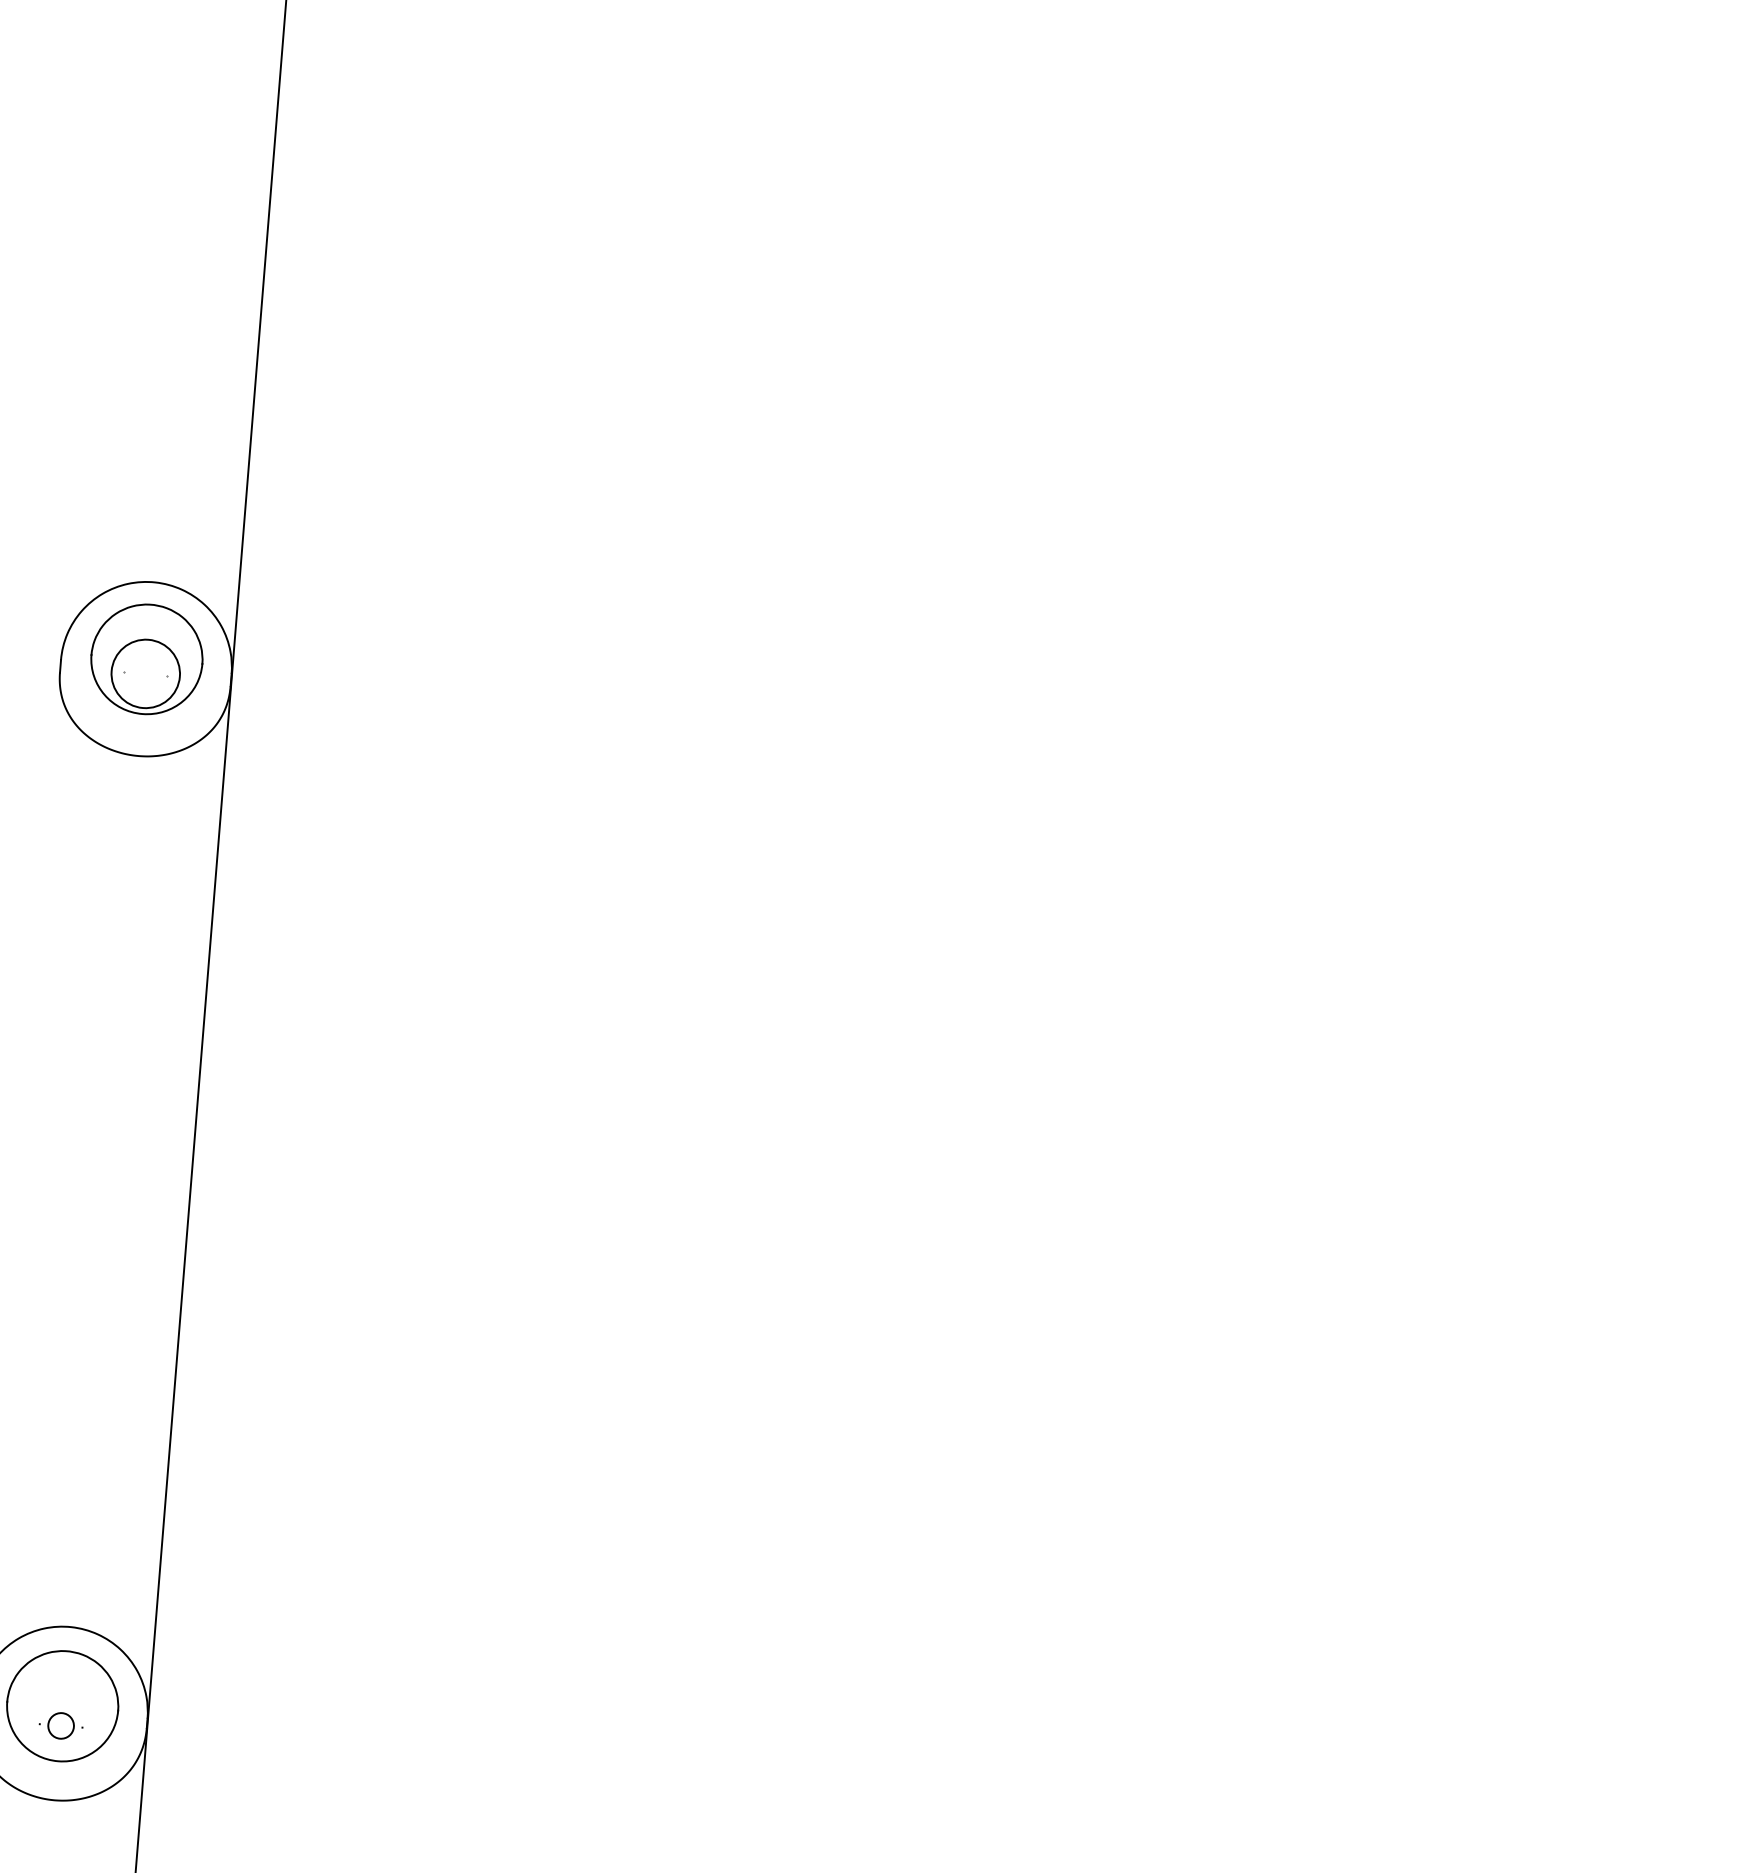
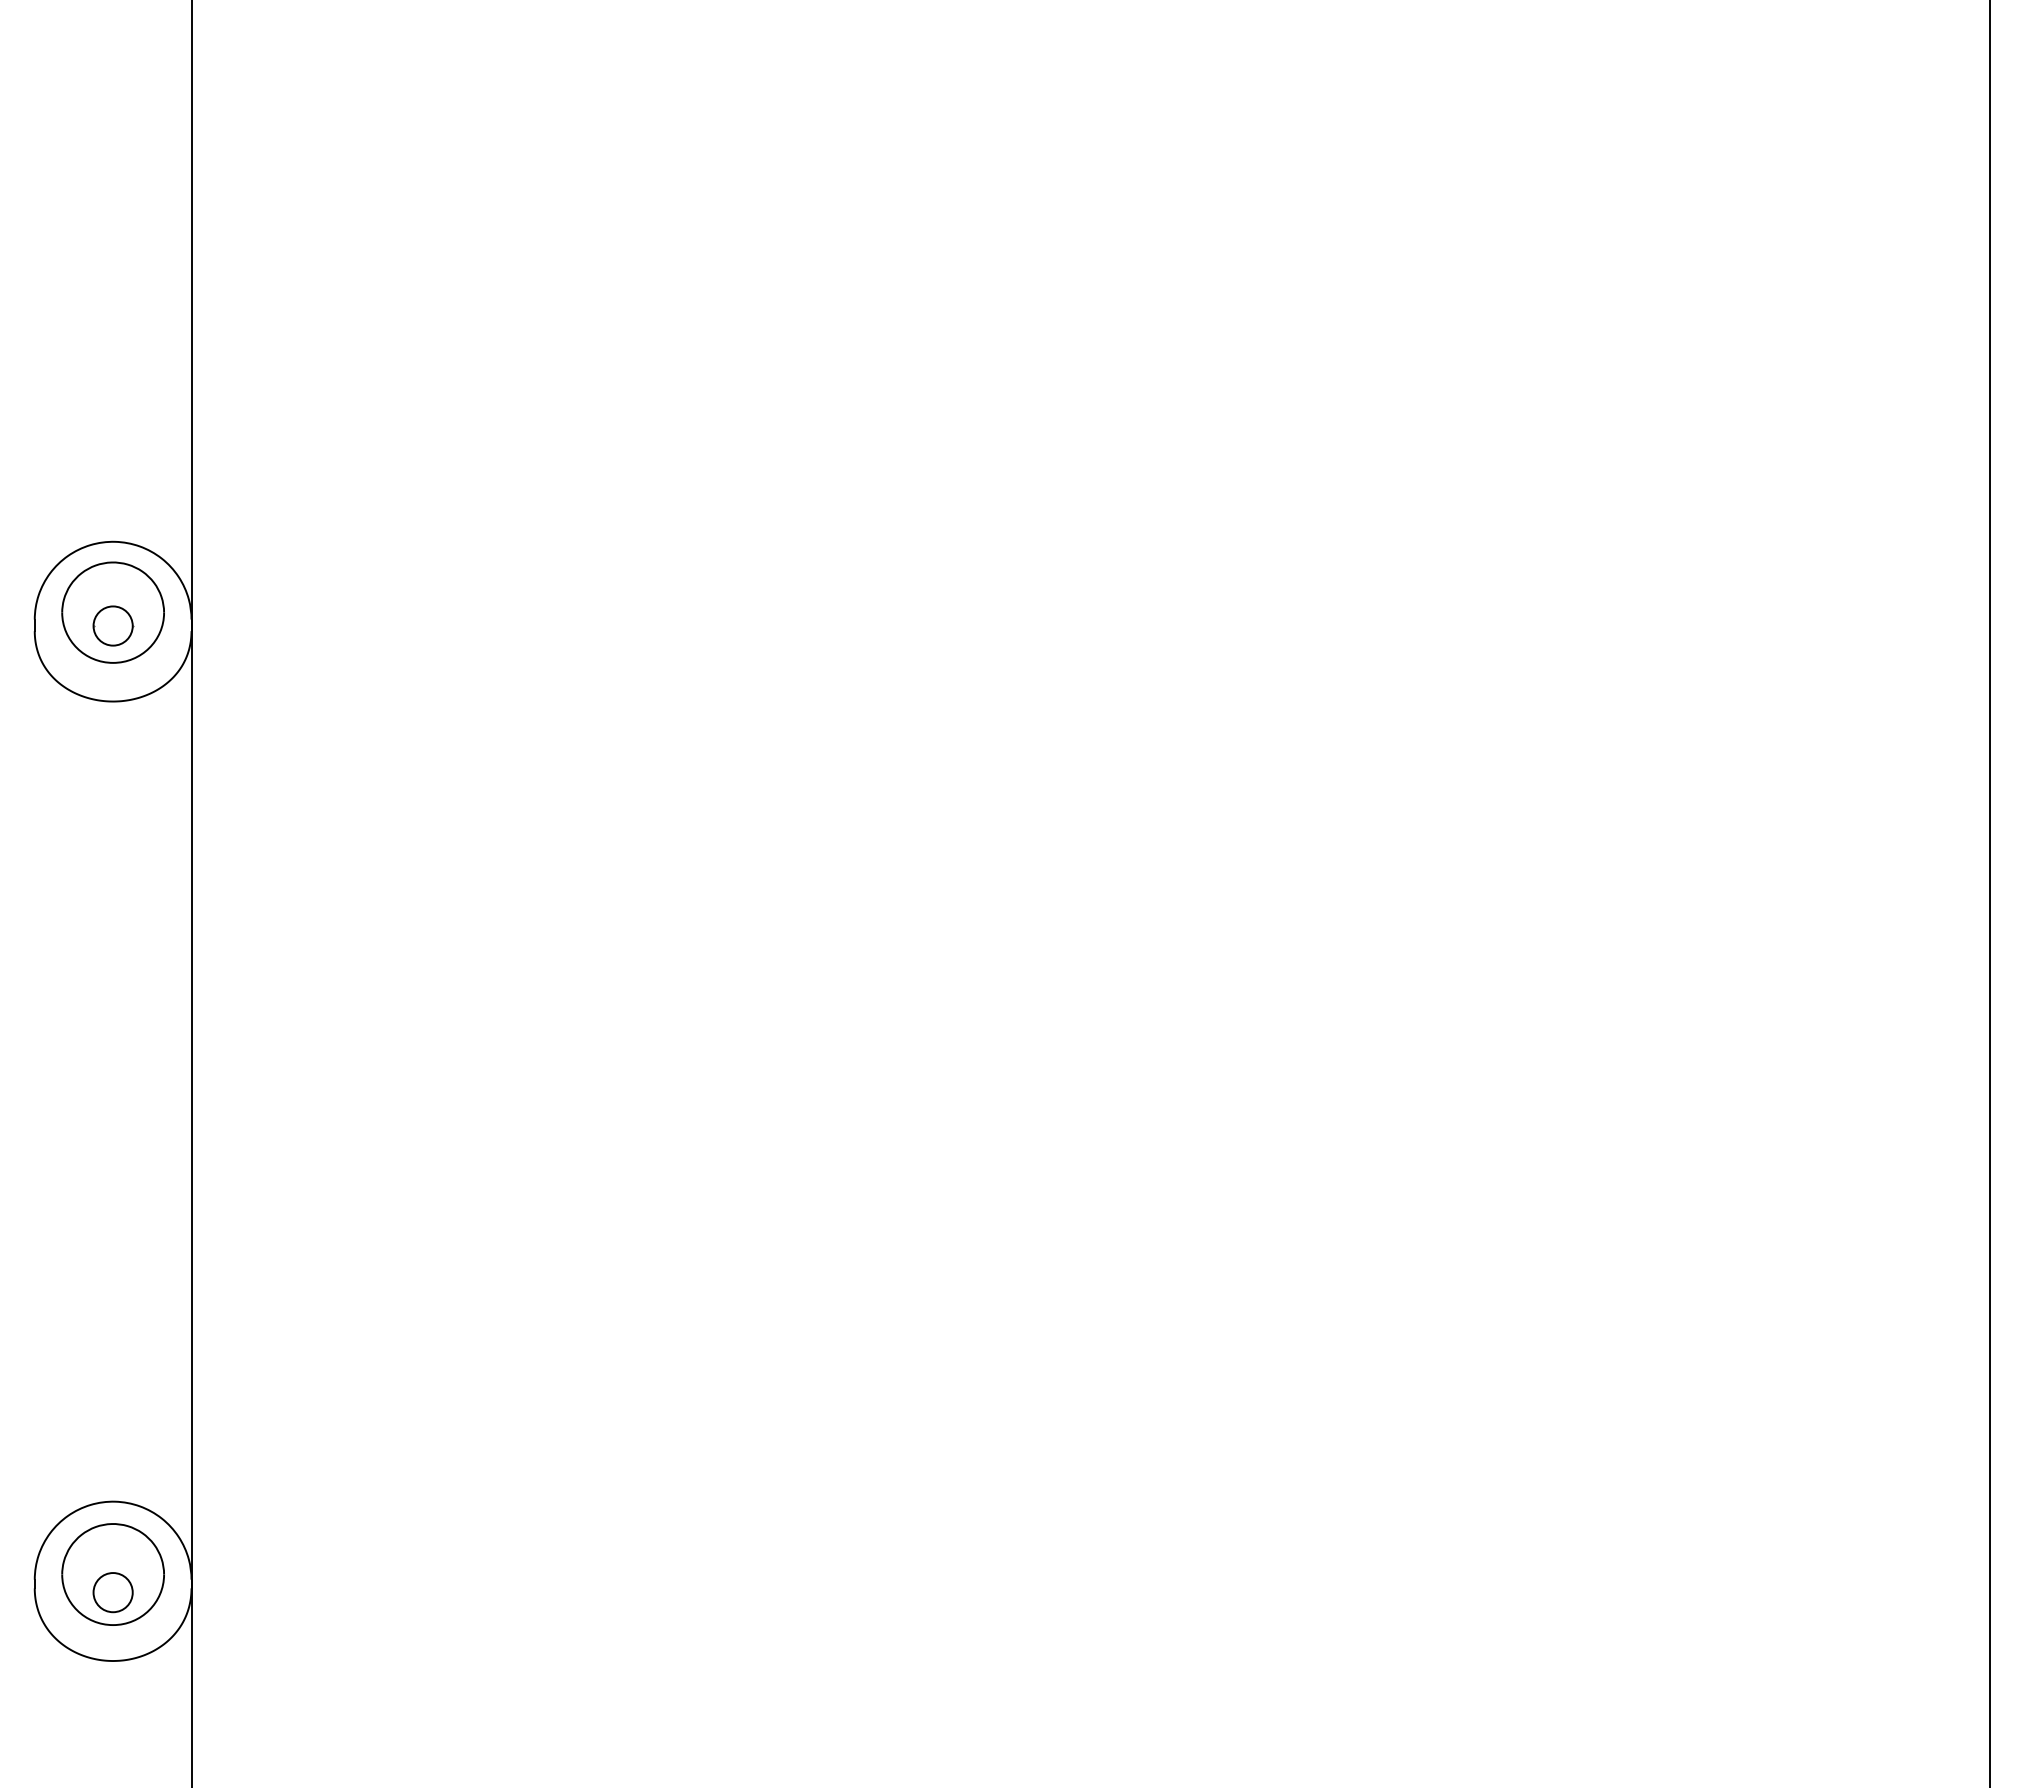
circle: (145, 673) -> (112, 625), size x0.62
circle: (60, 1725) -> (112, 1592), size x1.67

